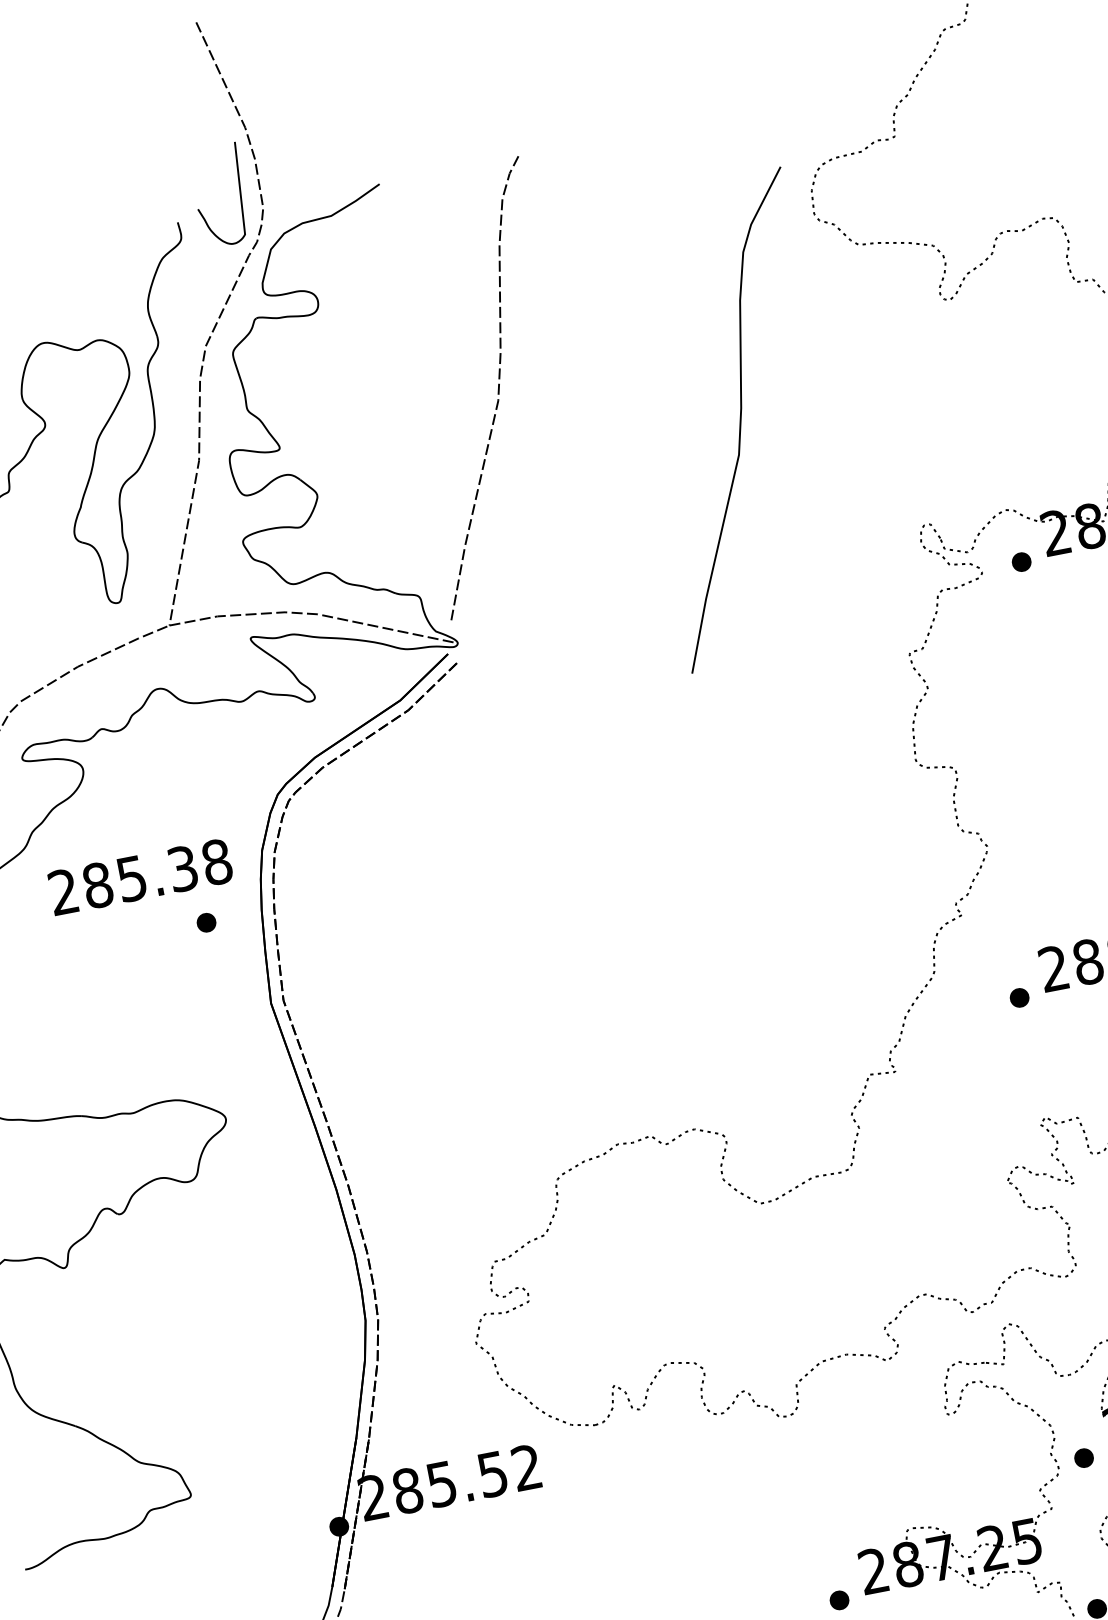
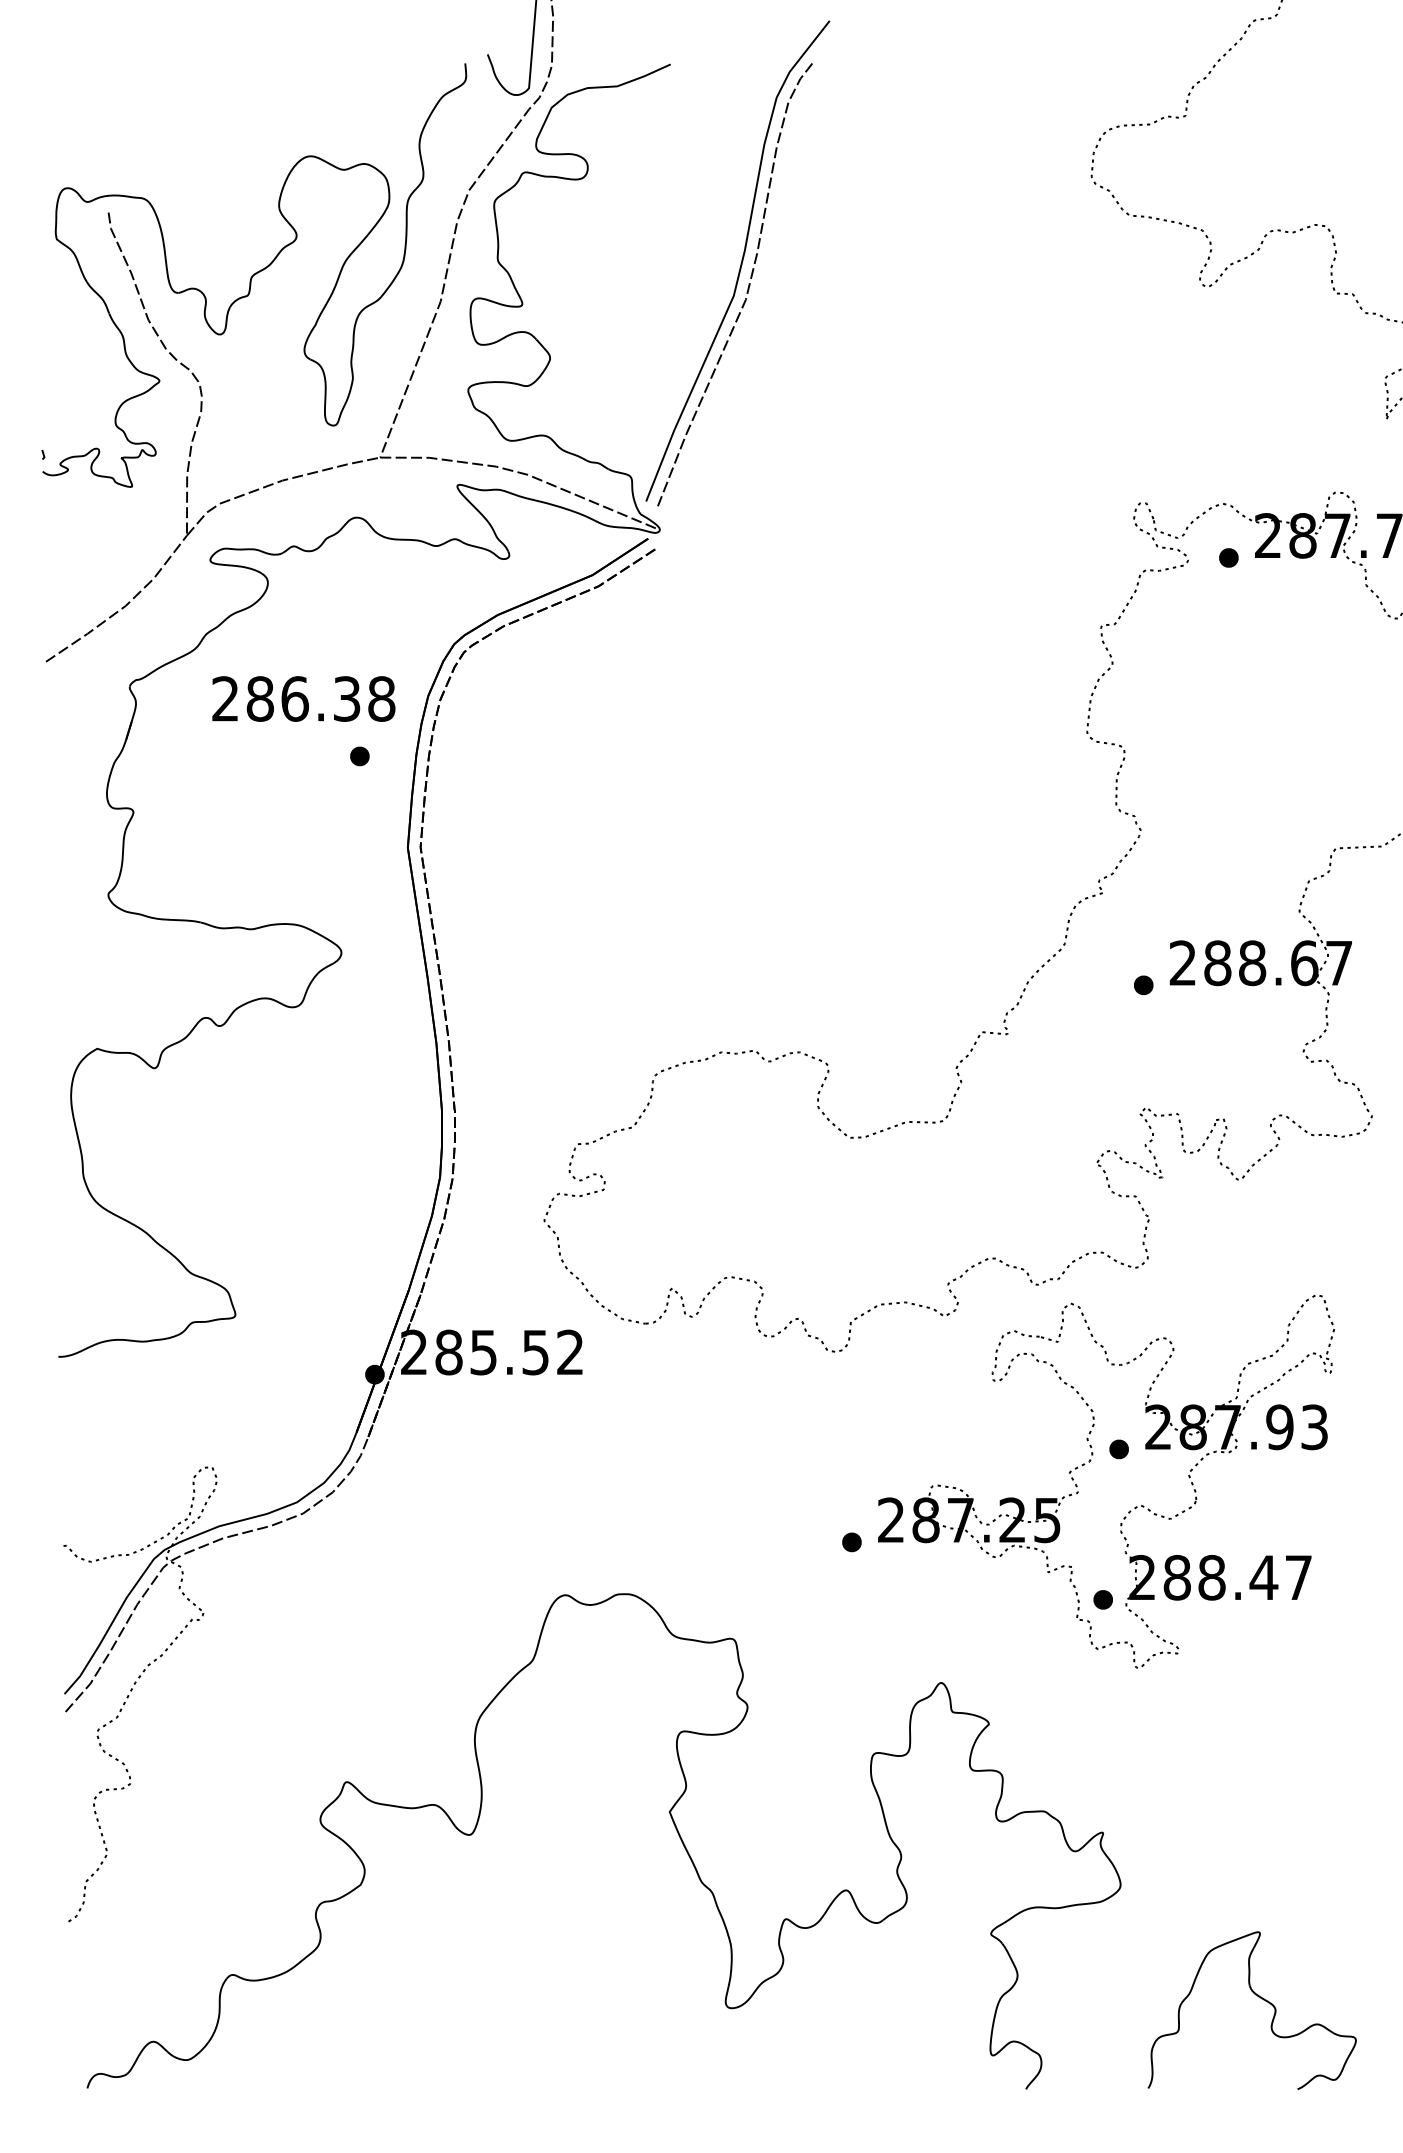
curve: (739, 418) -> (741, 260), moved
text: (131, 878) -> (294, 698), 285.38 -> 286.38

